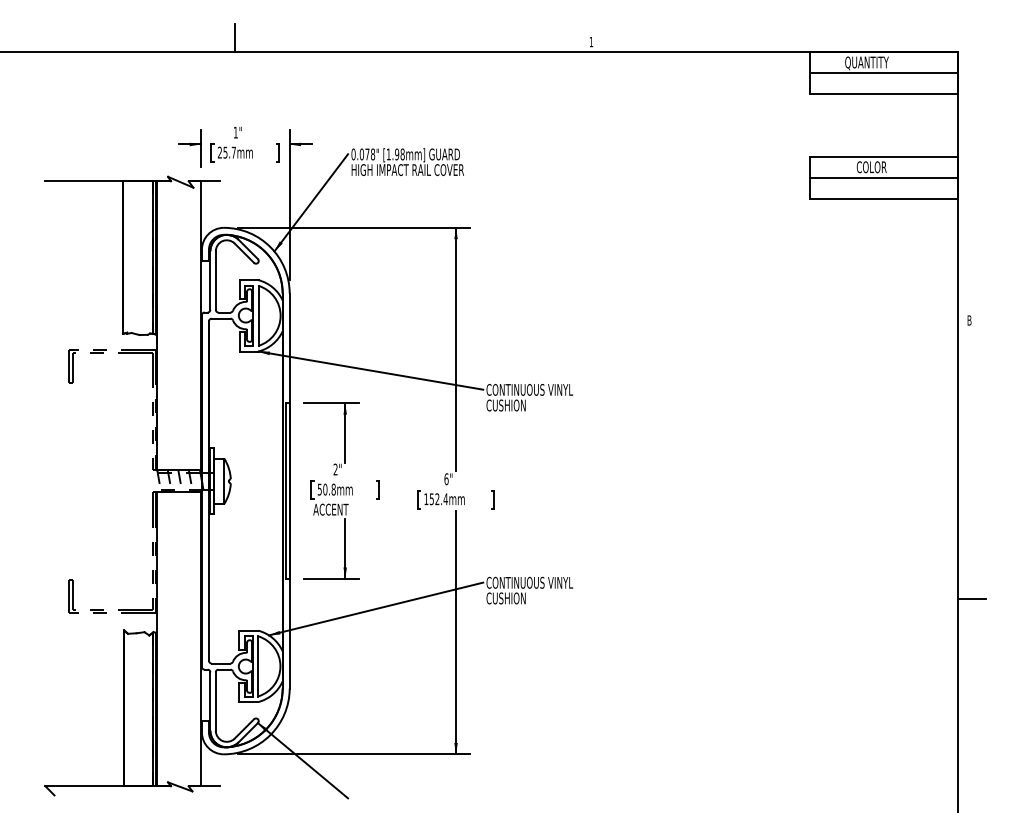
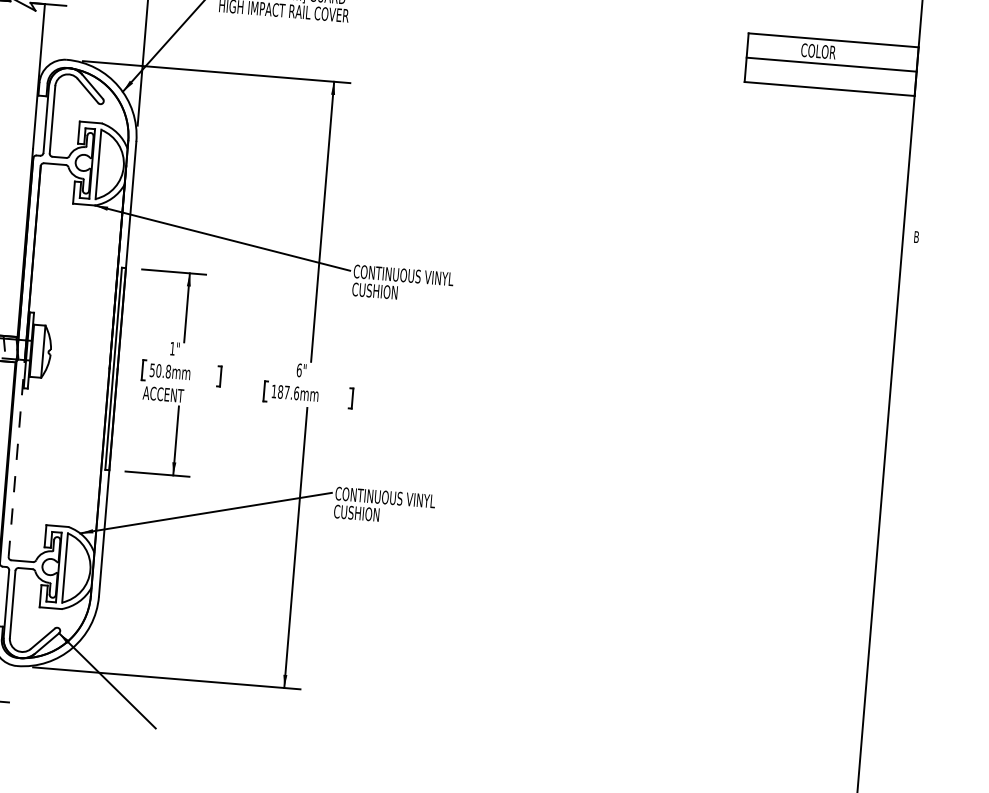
text: (335, 469) -> (172, 348), 2" -> 1"
text: (438, 499) -> (288, 392), 152.4mm -> 187.6mm
line: (208, 575) -> (16, 458), solid -> dashed
line: (971, 599) -> (892, 558), removed

